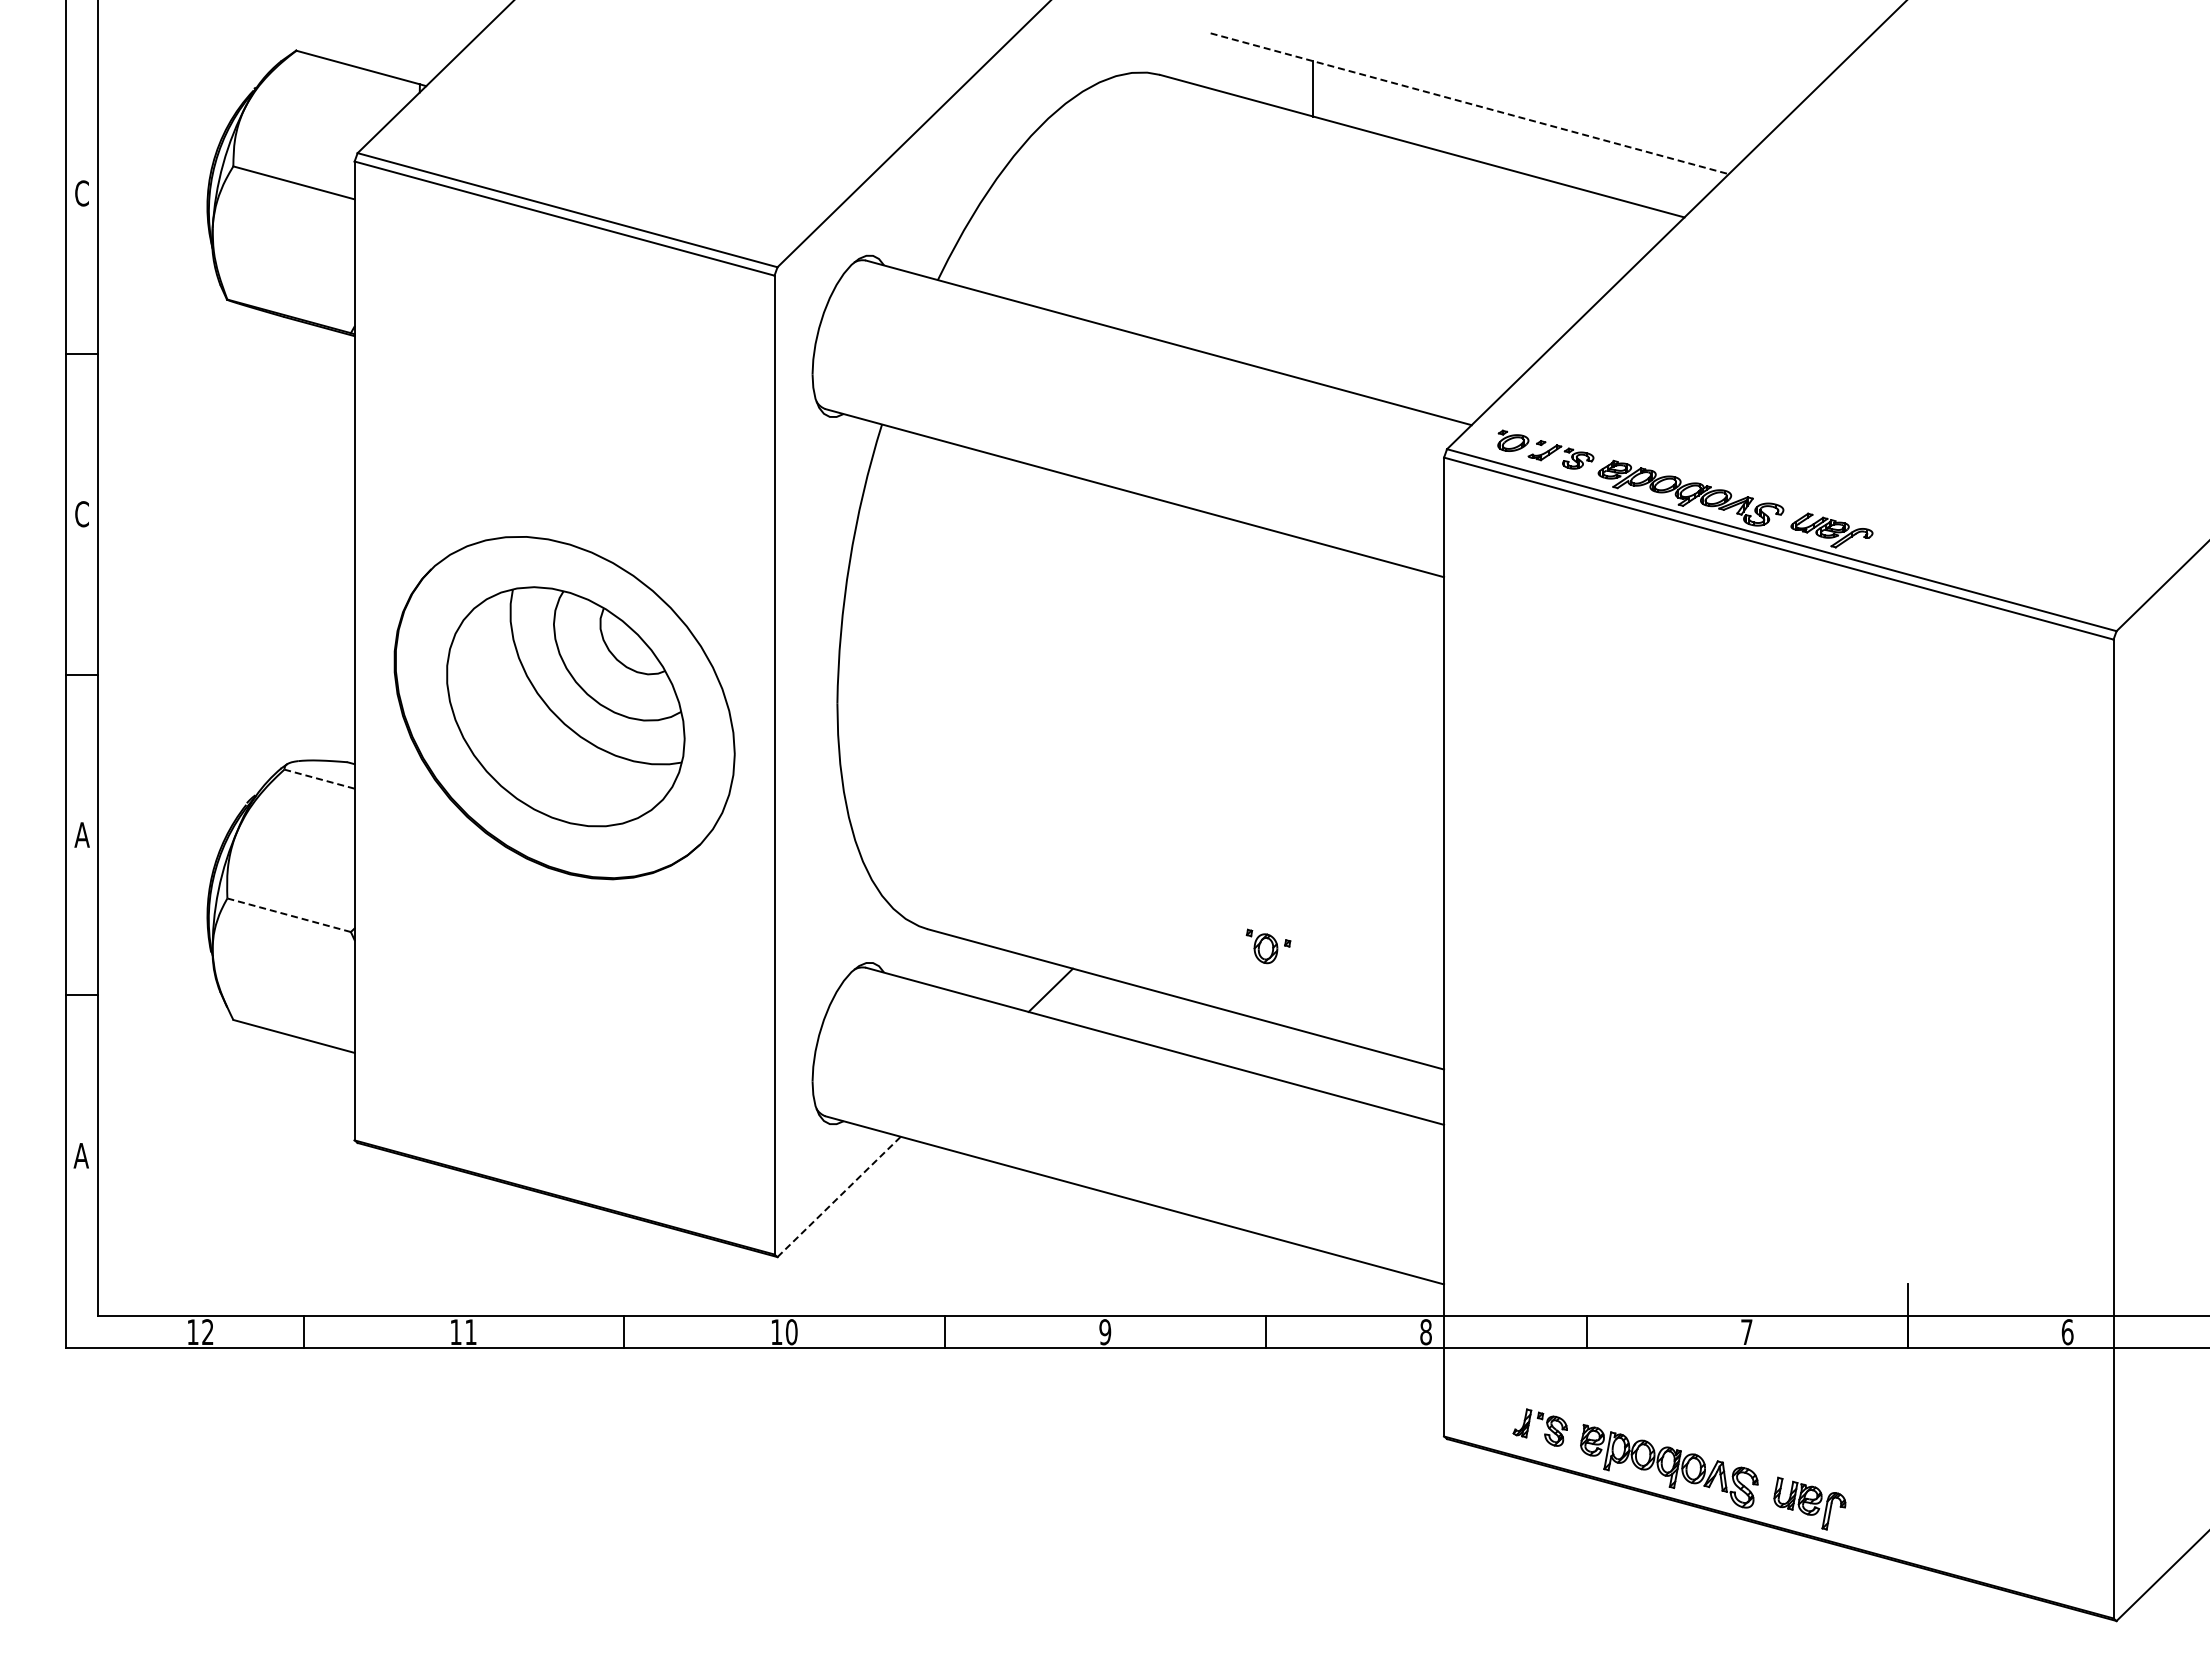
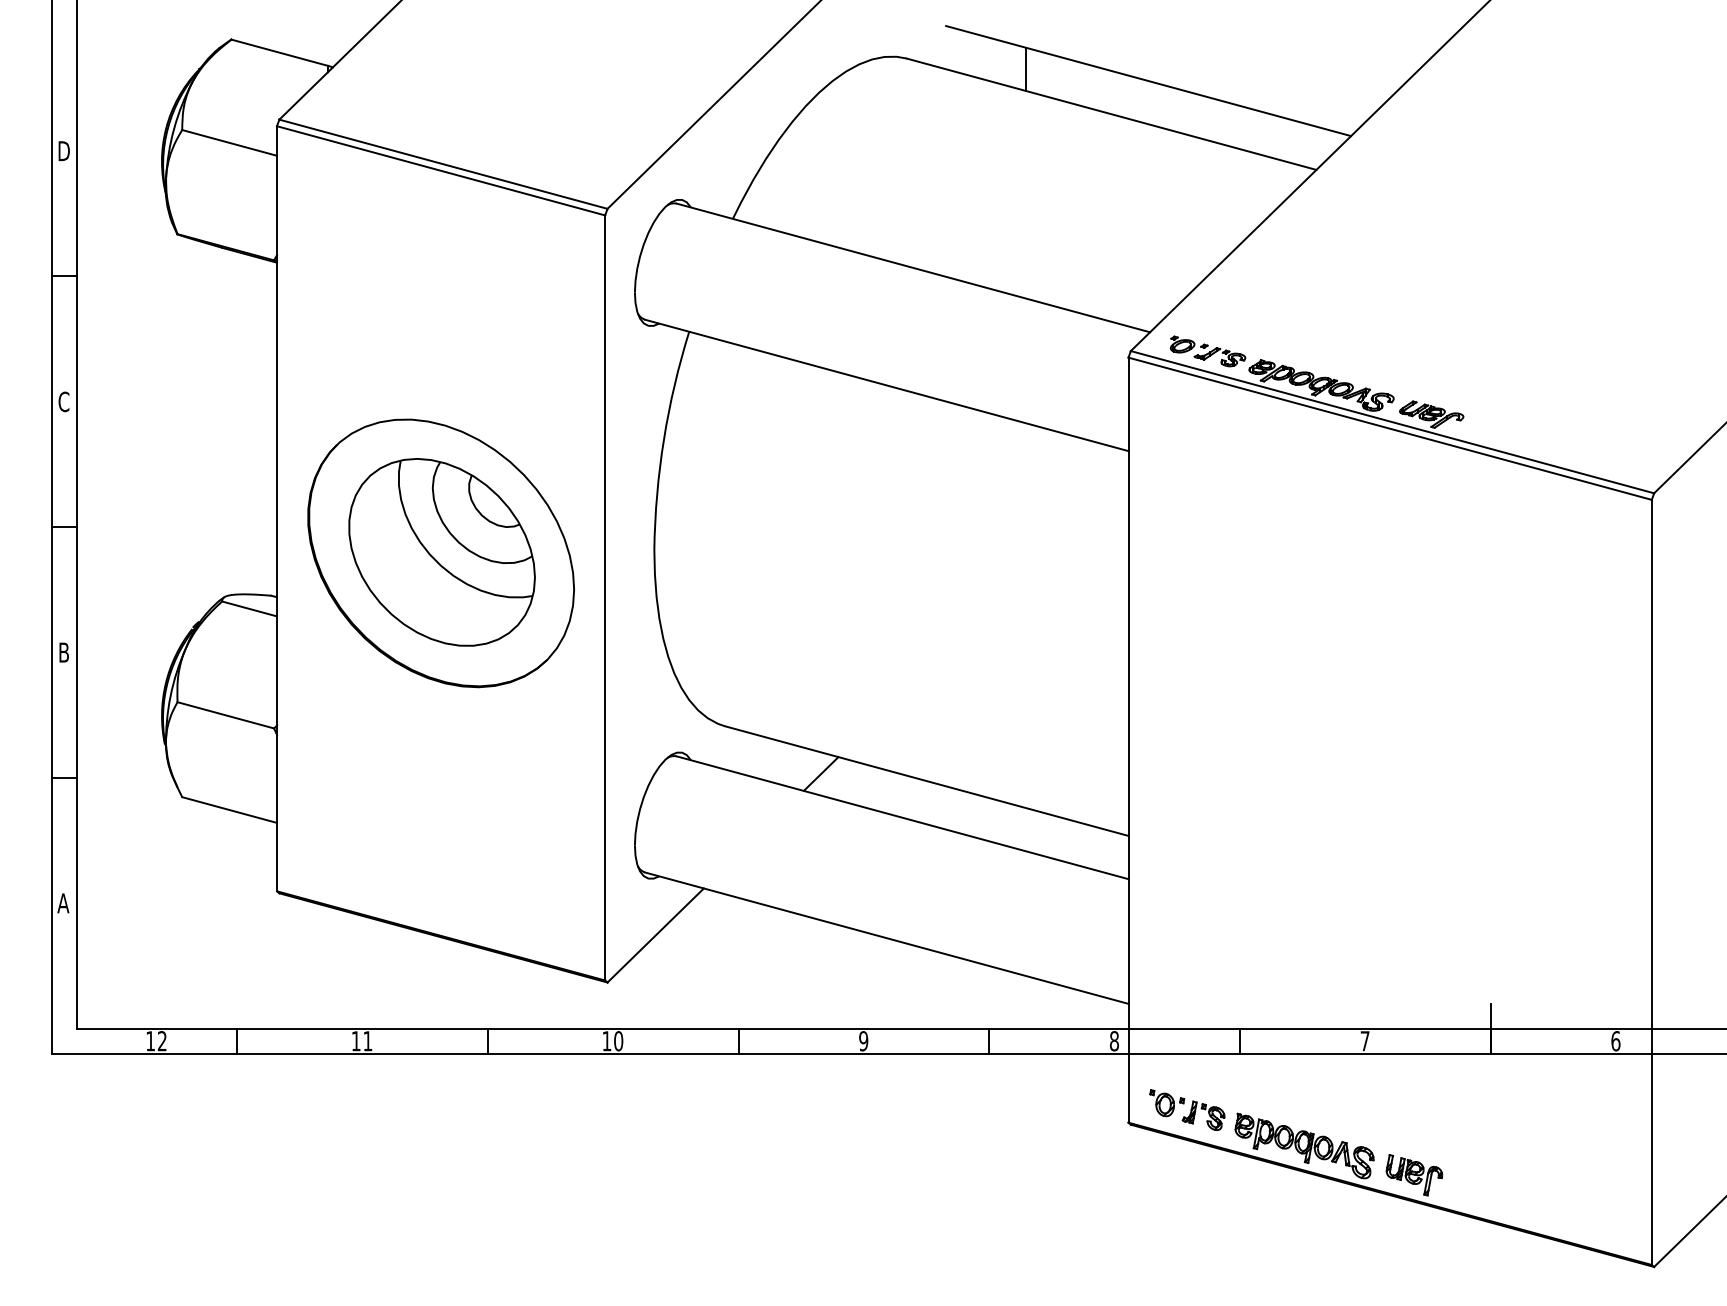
line: (1470, 103) -> (1149, 80), dashed -> solid
text: (82, 193) -> (64, 151), C -> D
line: (319, 779) -> (249, 609), dashed -> solid
text: (81, 834) -> (63, 652), A -> B
line: (288, 915) -> (225, 715), dashed -> solid
part: (1268, 946) -> (1167, 1103), moved
line: (839, 1196) -> (655, 935), dashed -> solid

